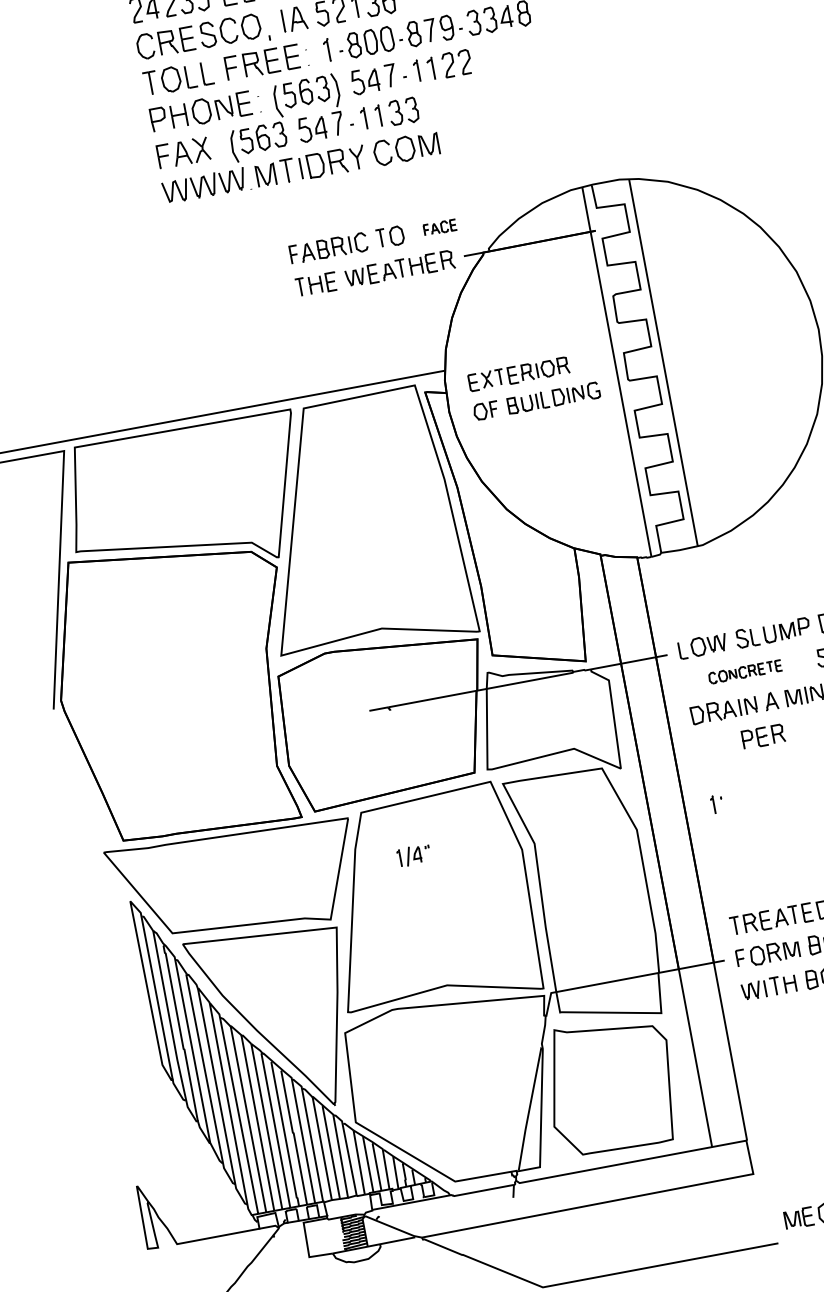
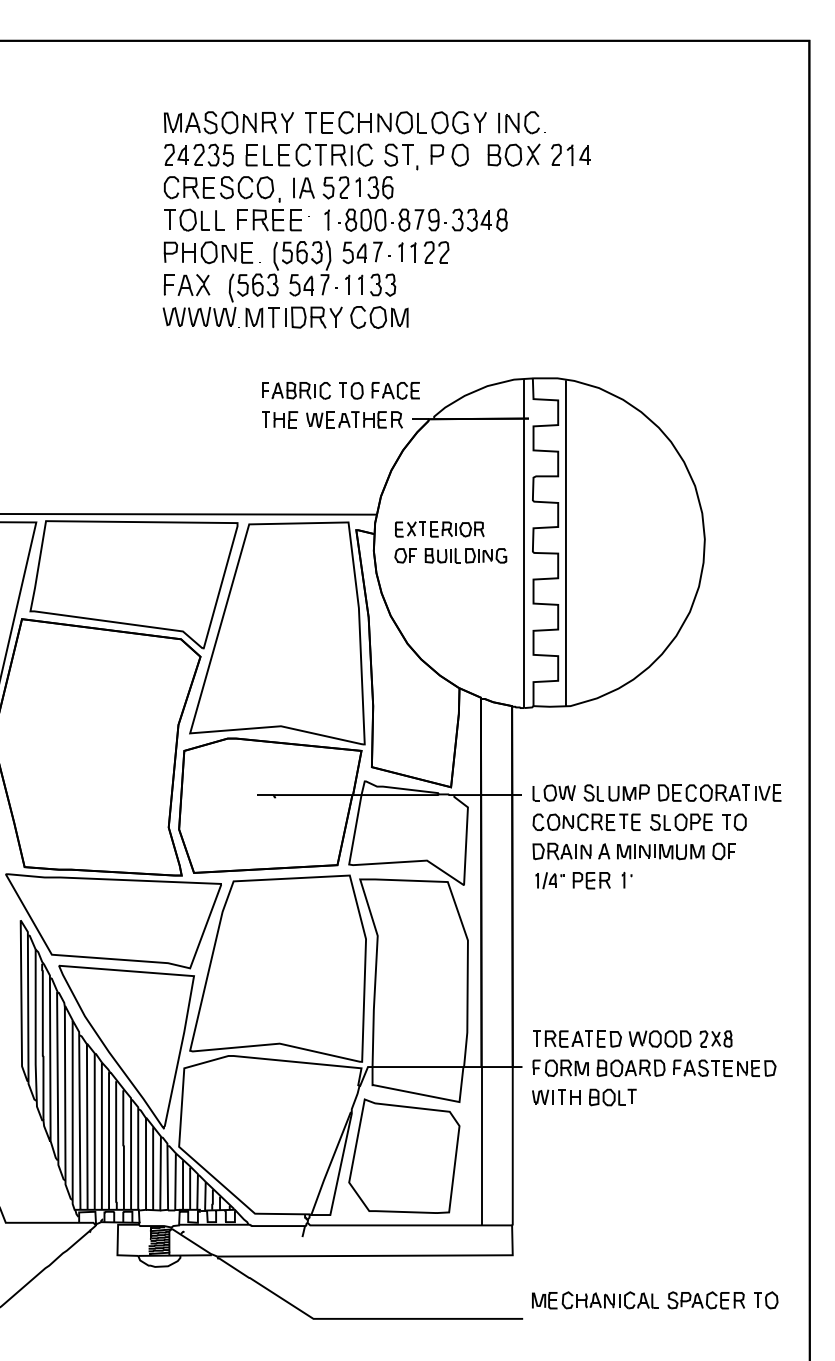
part: (439, 227) -> (395, 390), size x1.67
part: (745, 671) -> (586, 821), size x1.67
part: (716, 803) -> (626, 879), moved
part: (413, 855) -> (549, 880), moved

